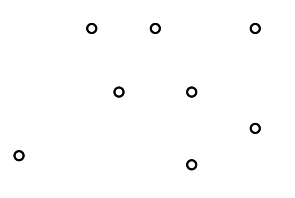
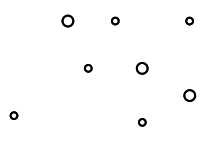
part: (91, 28) -> (67, 21), size x1.6
part: (191, 91) -> (142, 67), size x1.6
part: (254, 127) -> (189, 94), size x1.6

